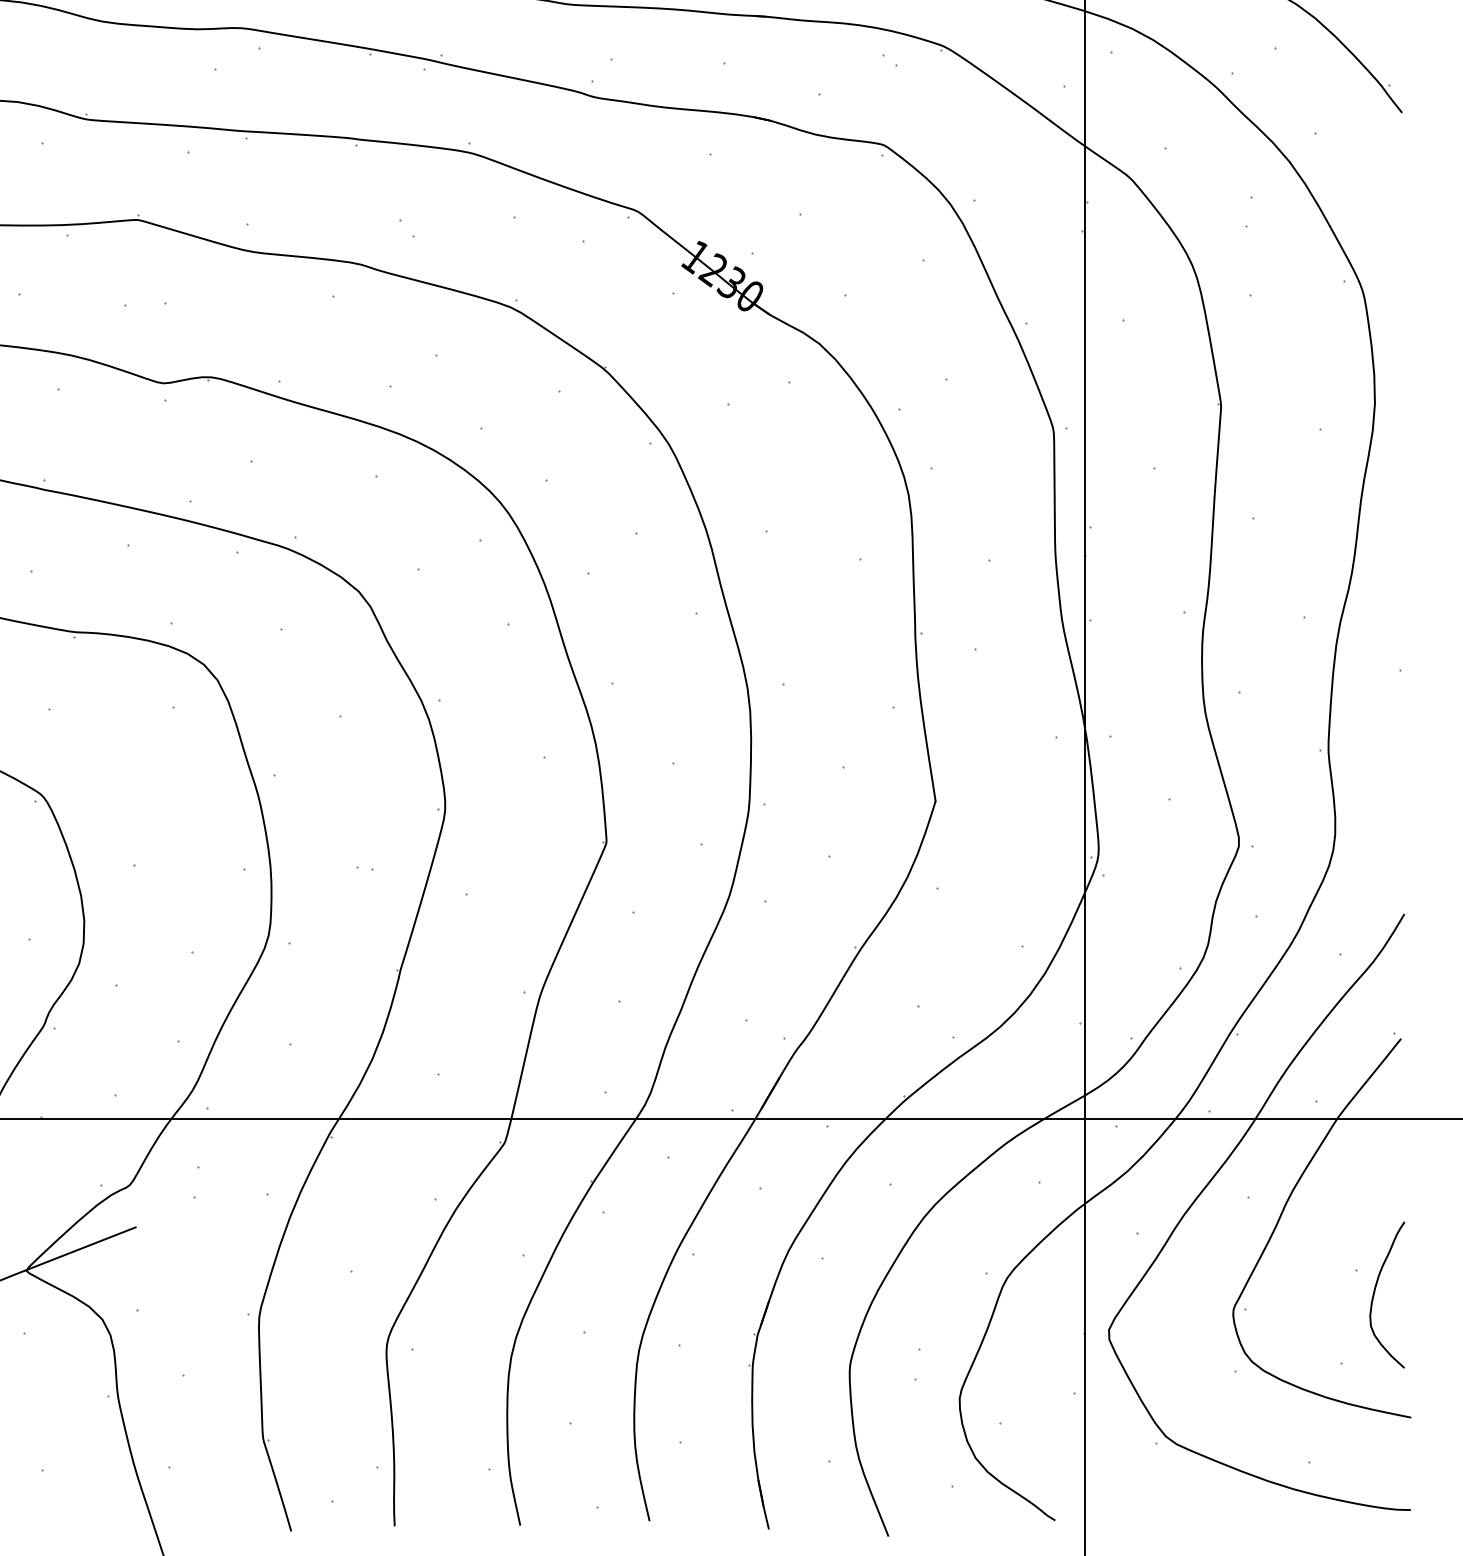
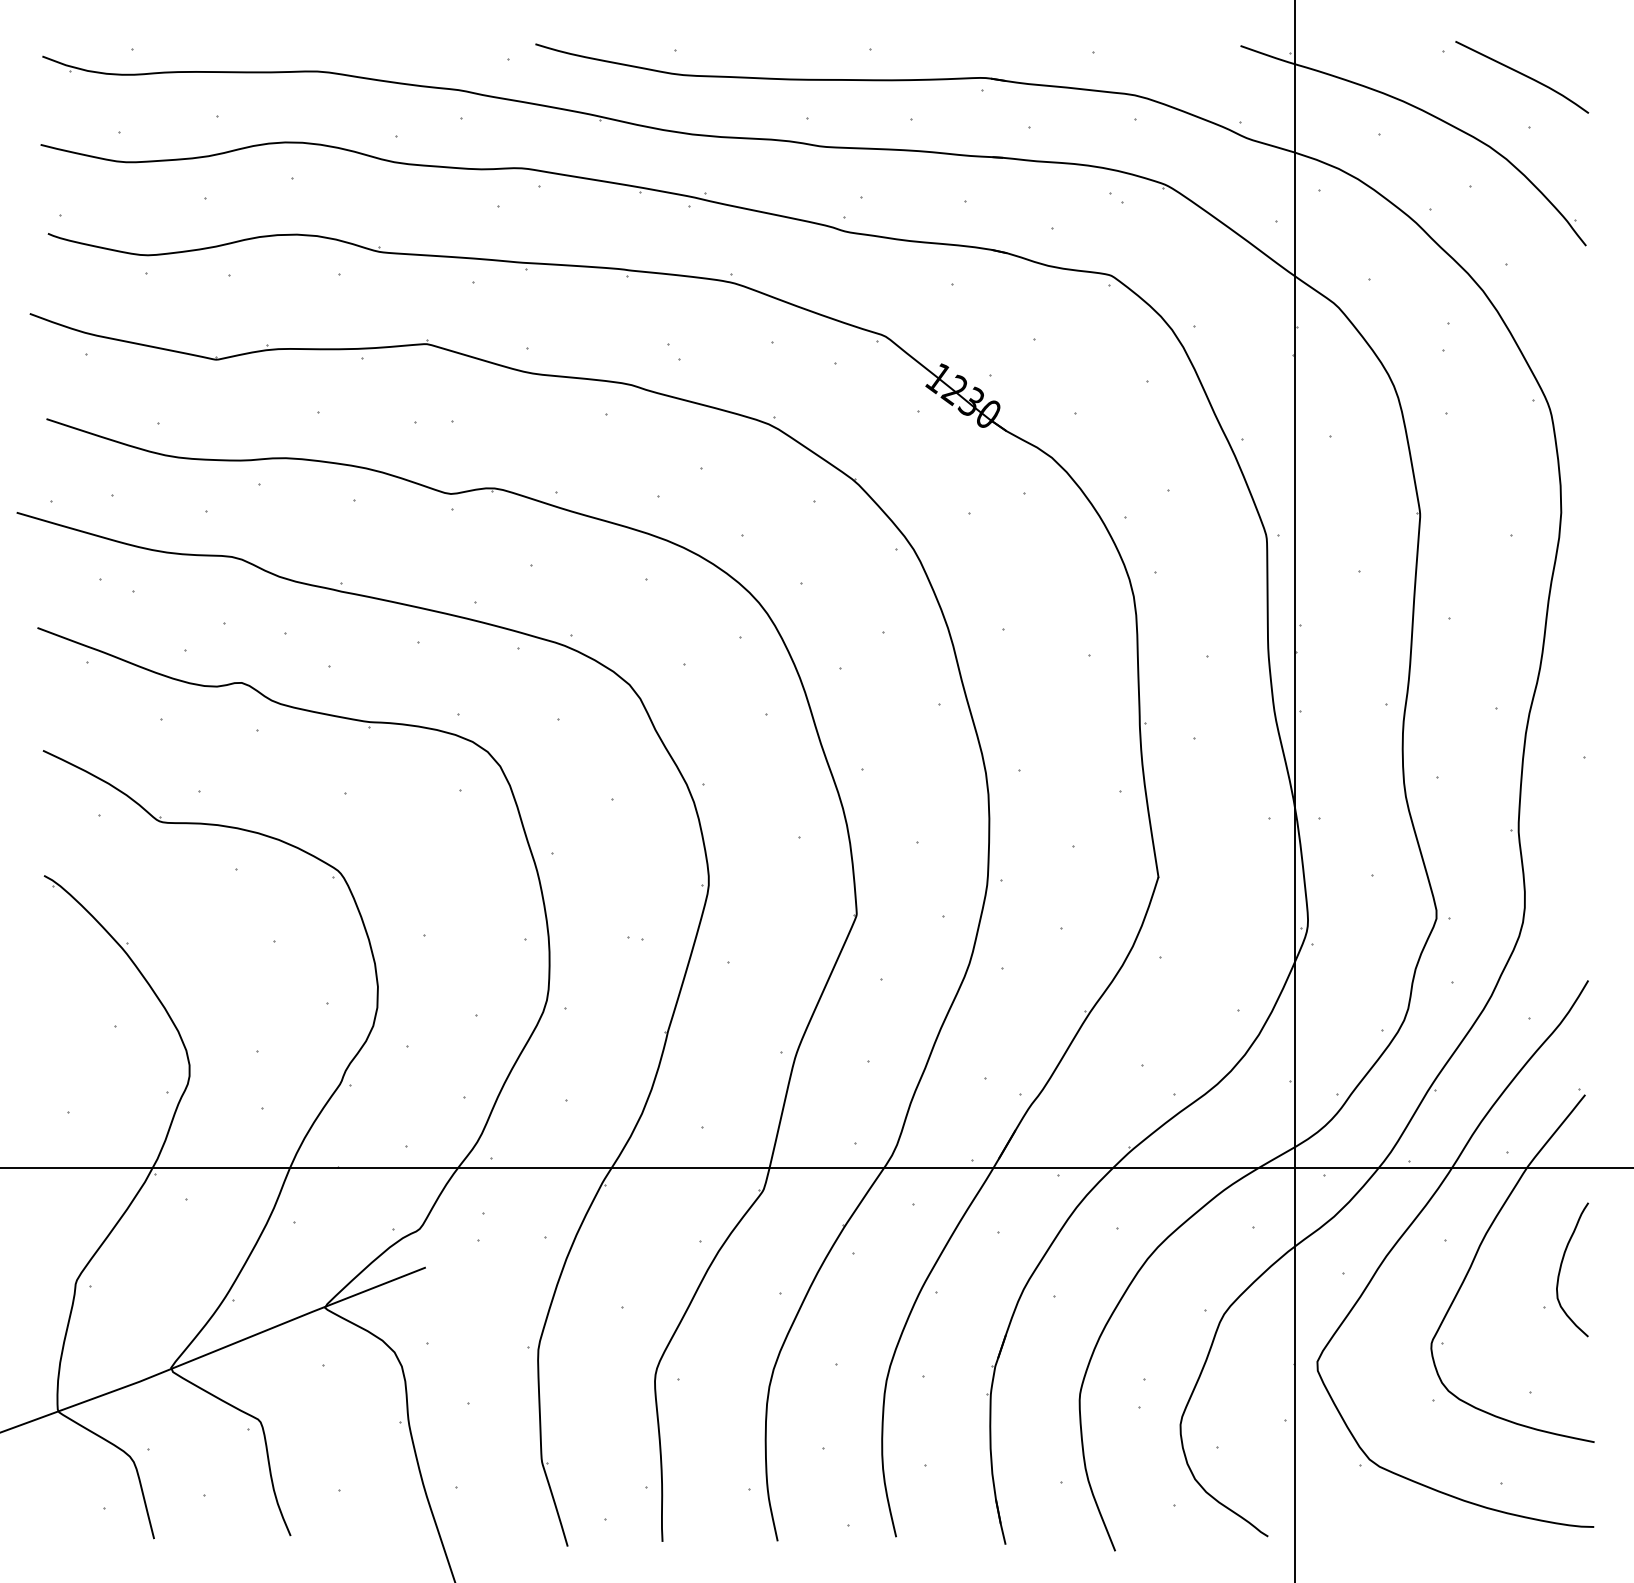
curve: (1375, 1293) -> (1561, 1268), moved

